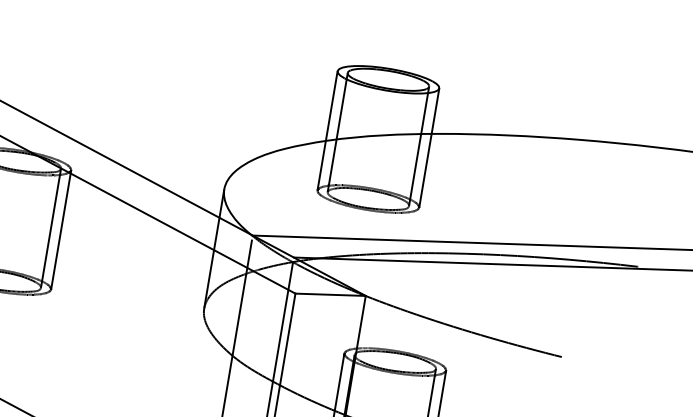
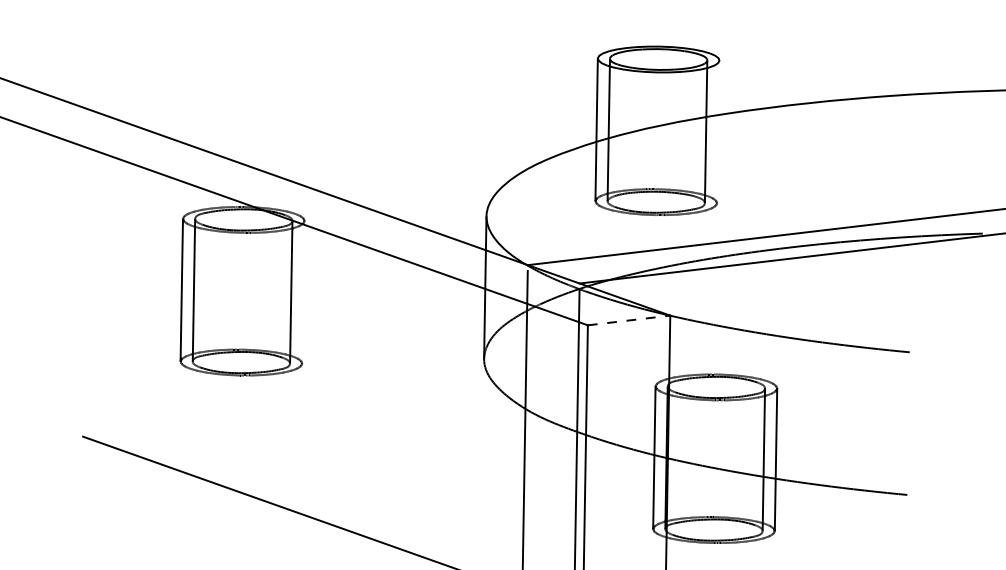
line: (429, 147) -> (718, 131), removed
line: (61, 229) -> (303, 291), removed
line: (330, 294) -> (629, 320), solid -> dashed

